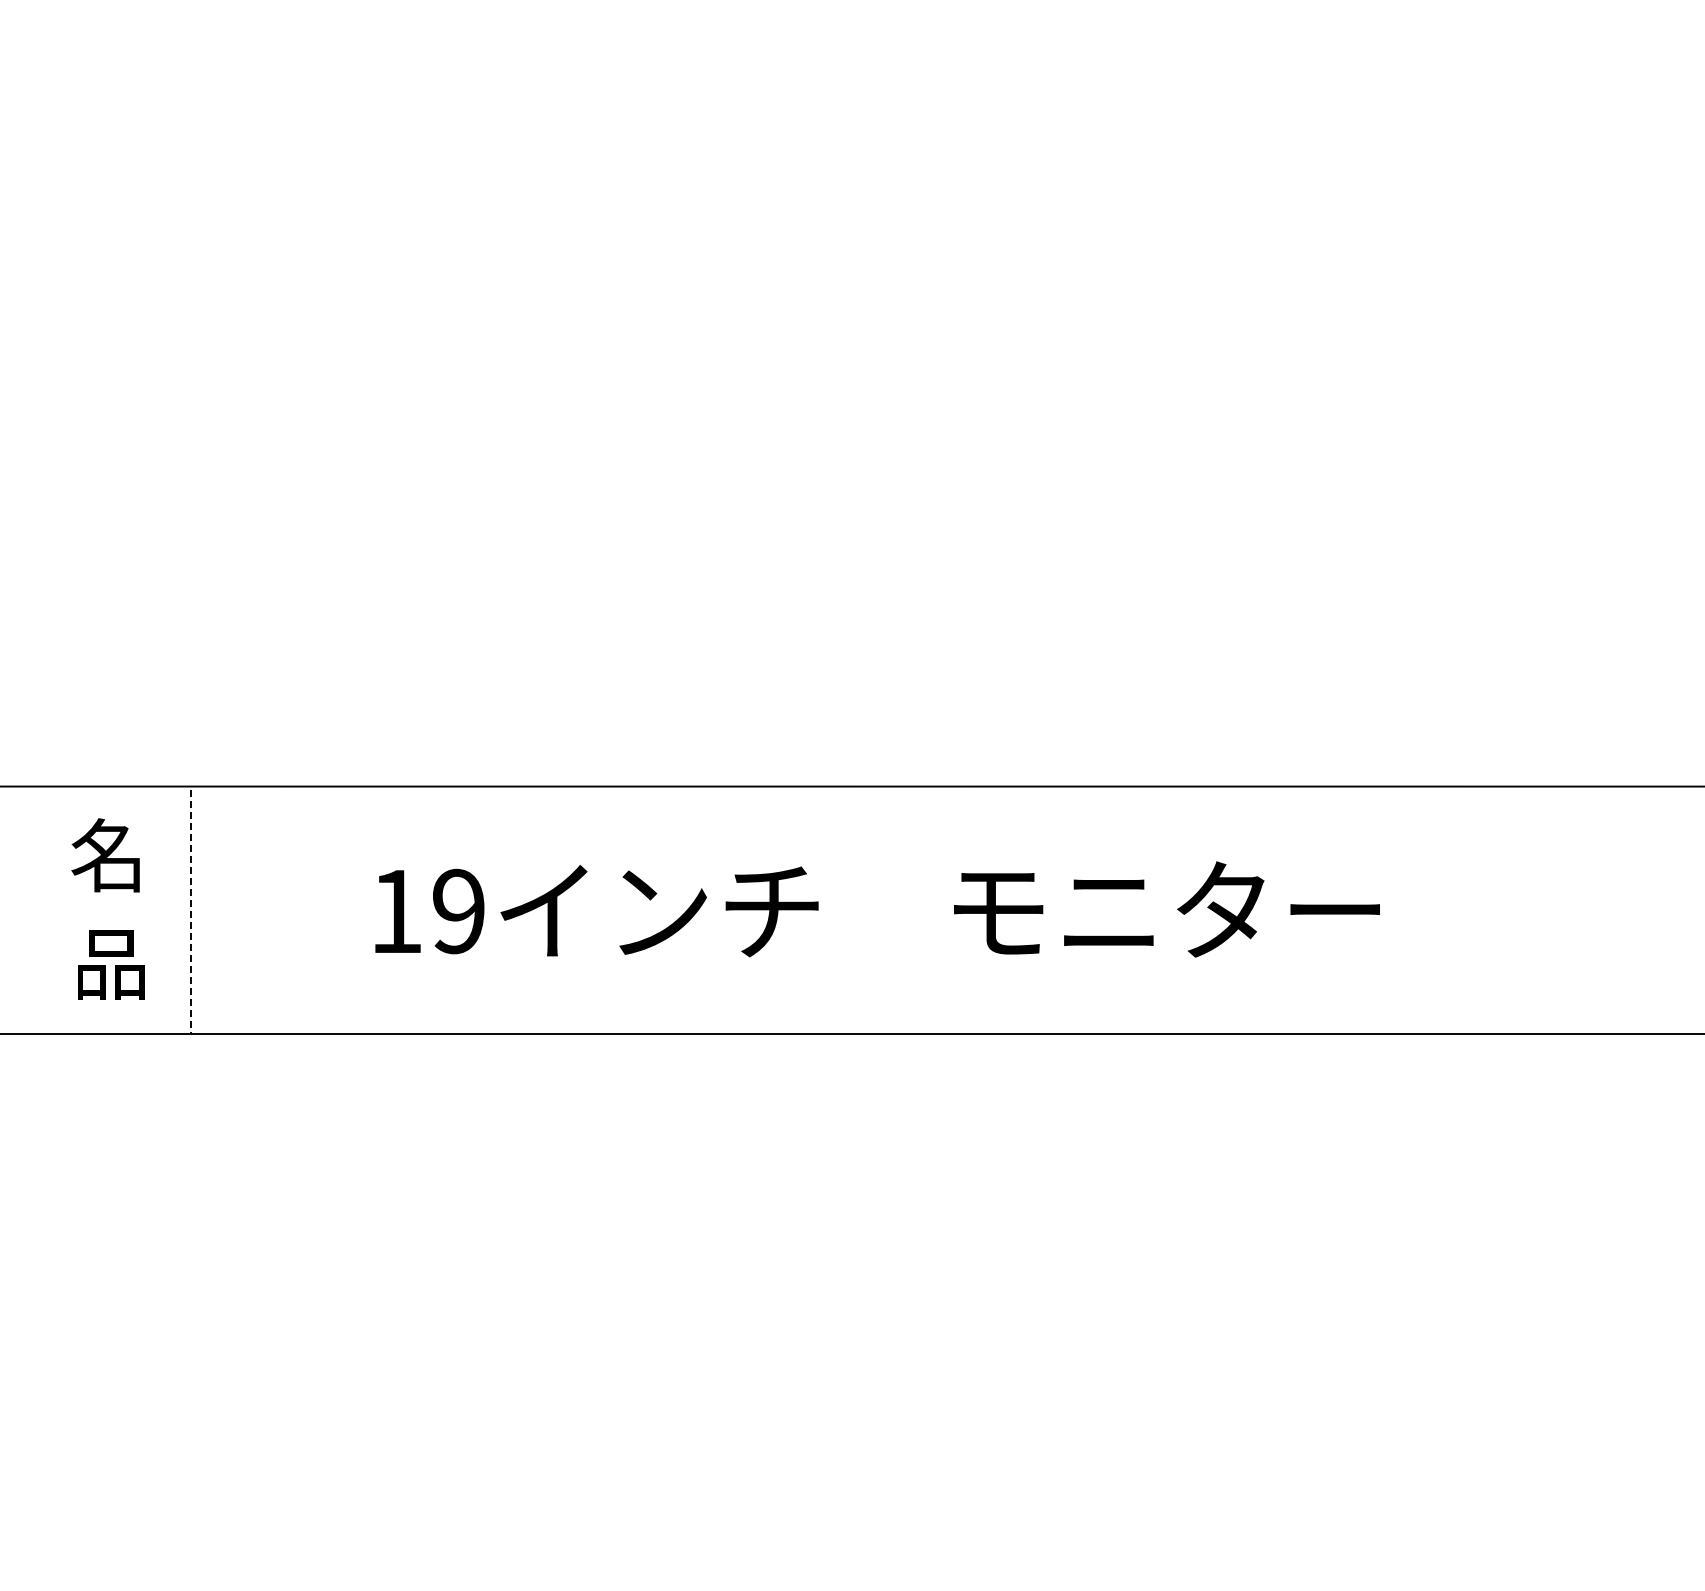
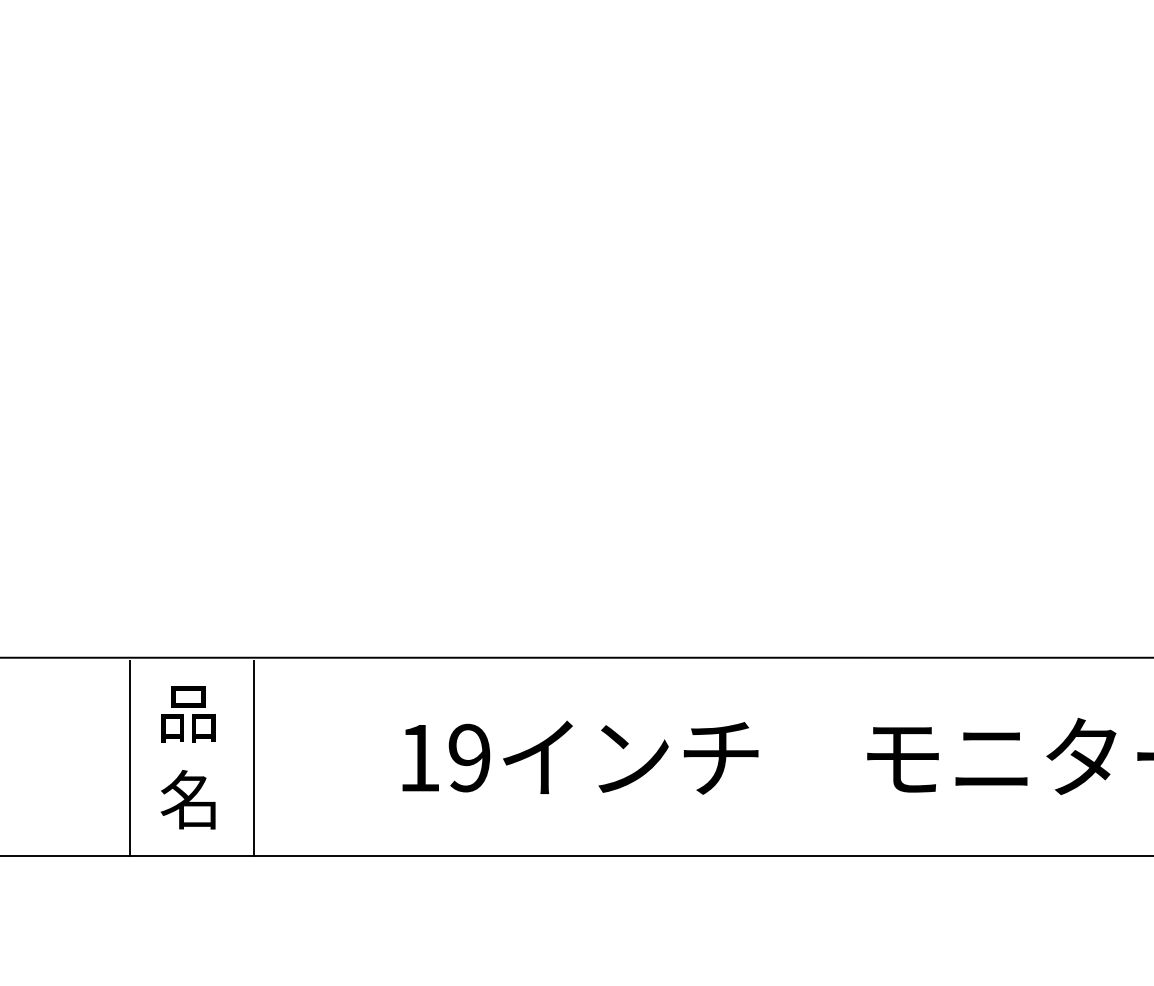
text: (106, 855) -> (186, 713), 名 -> 品
line: (35, 911) -> (129, 758), added
line: (190, 912) -> (254, 758), dashed -> solid
text: (109, 963) -> (189, 799), 品 -> 名

